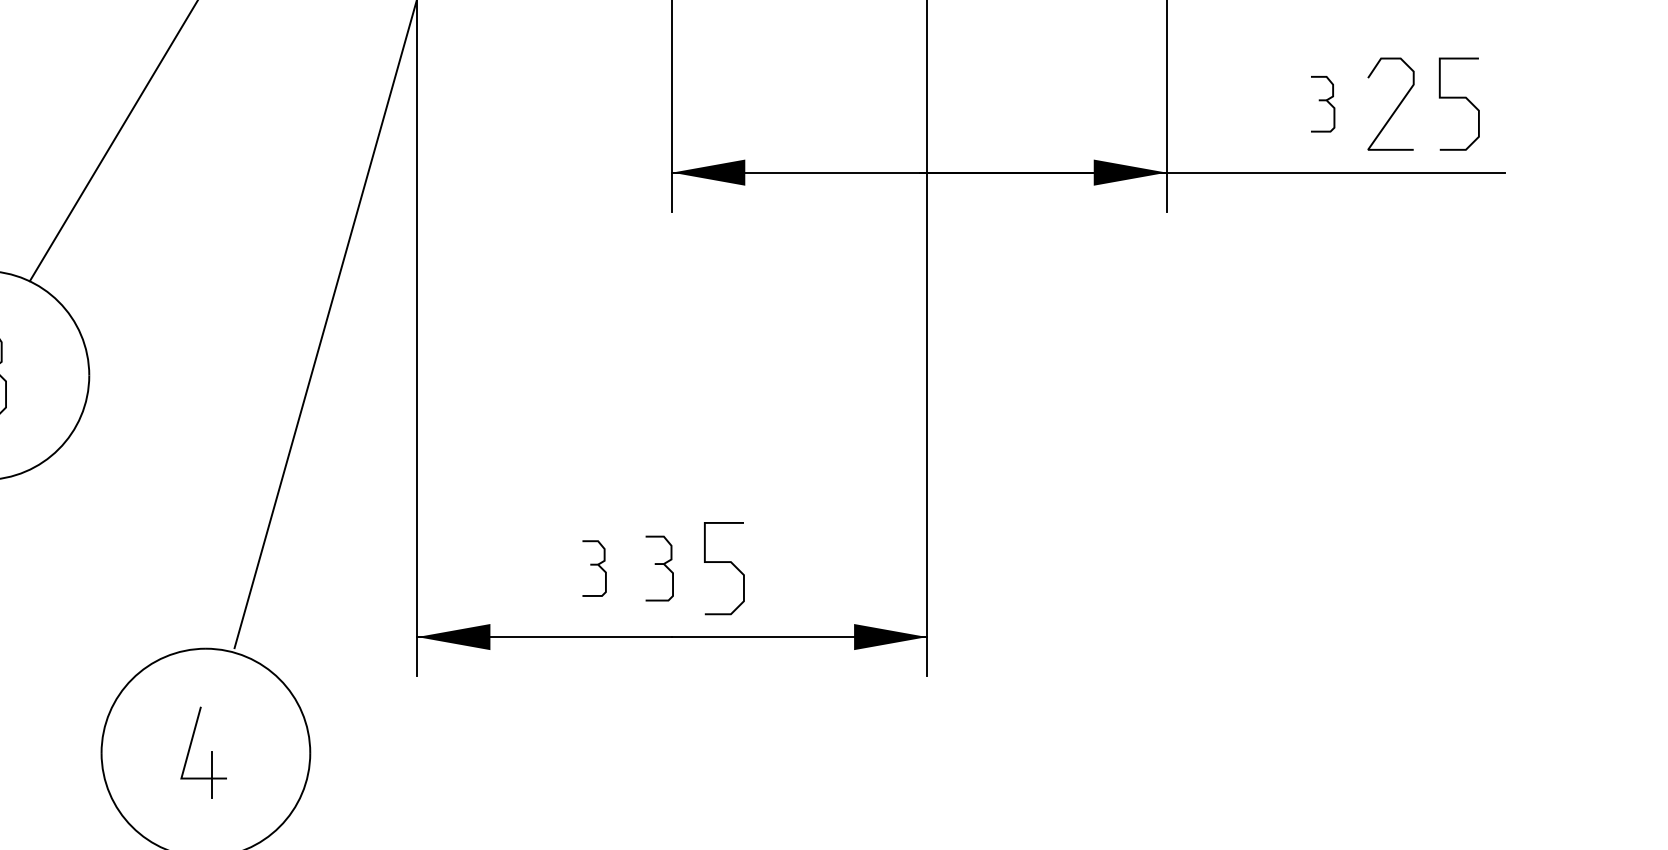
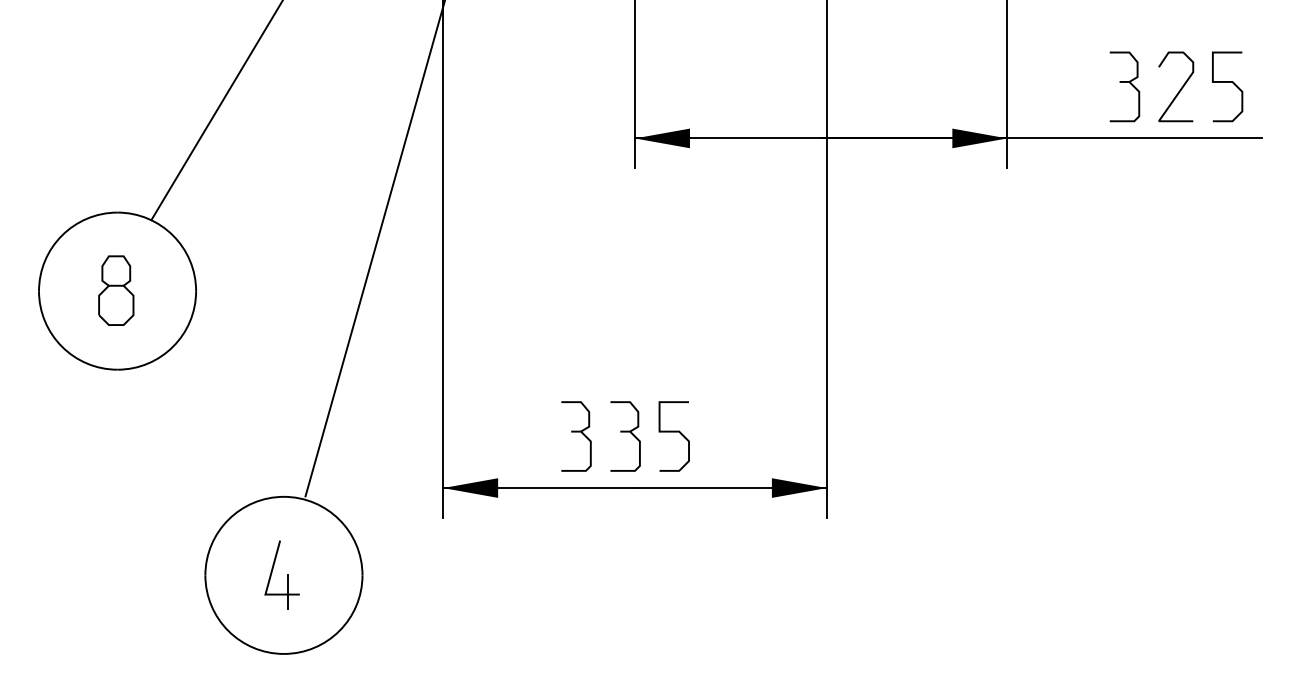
part: (1322, 103) -> (1124, 86), size x1.67
part: (594, 568) -> (576, 436), size x1.67
part: (659, 568) -> (625, 436), size x1.43

